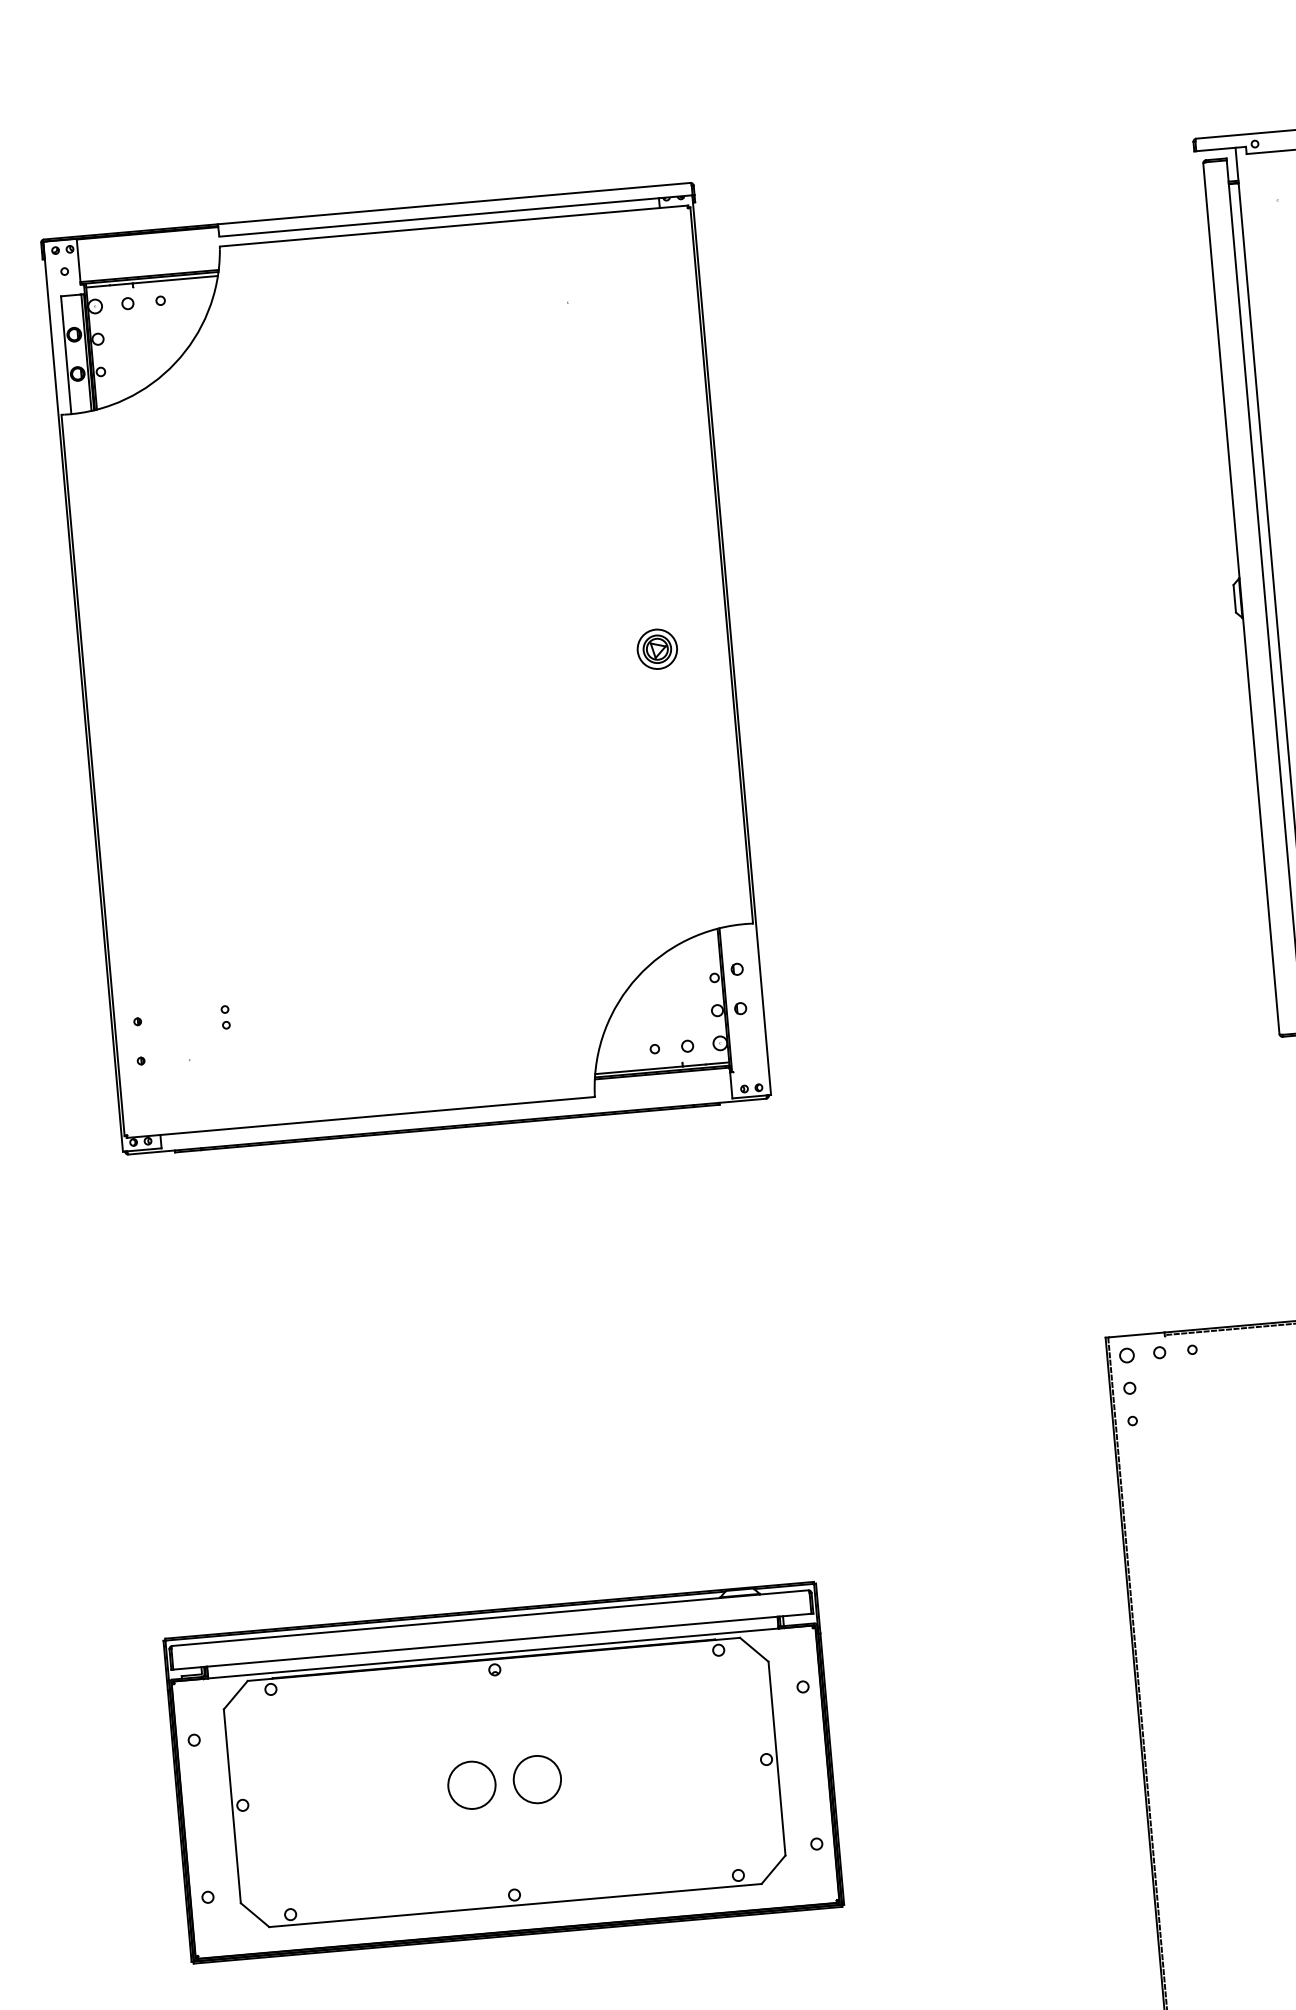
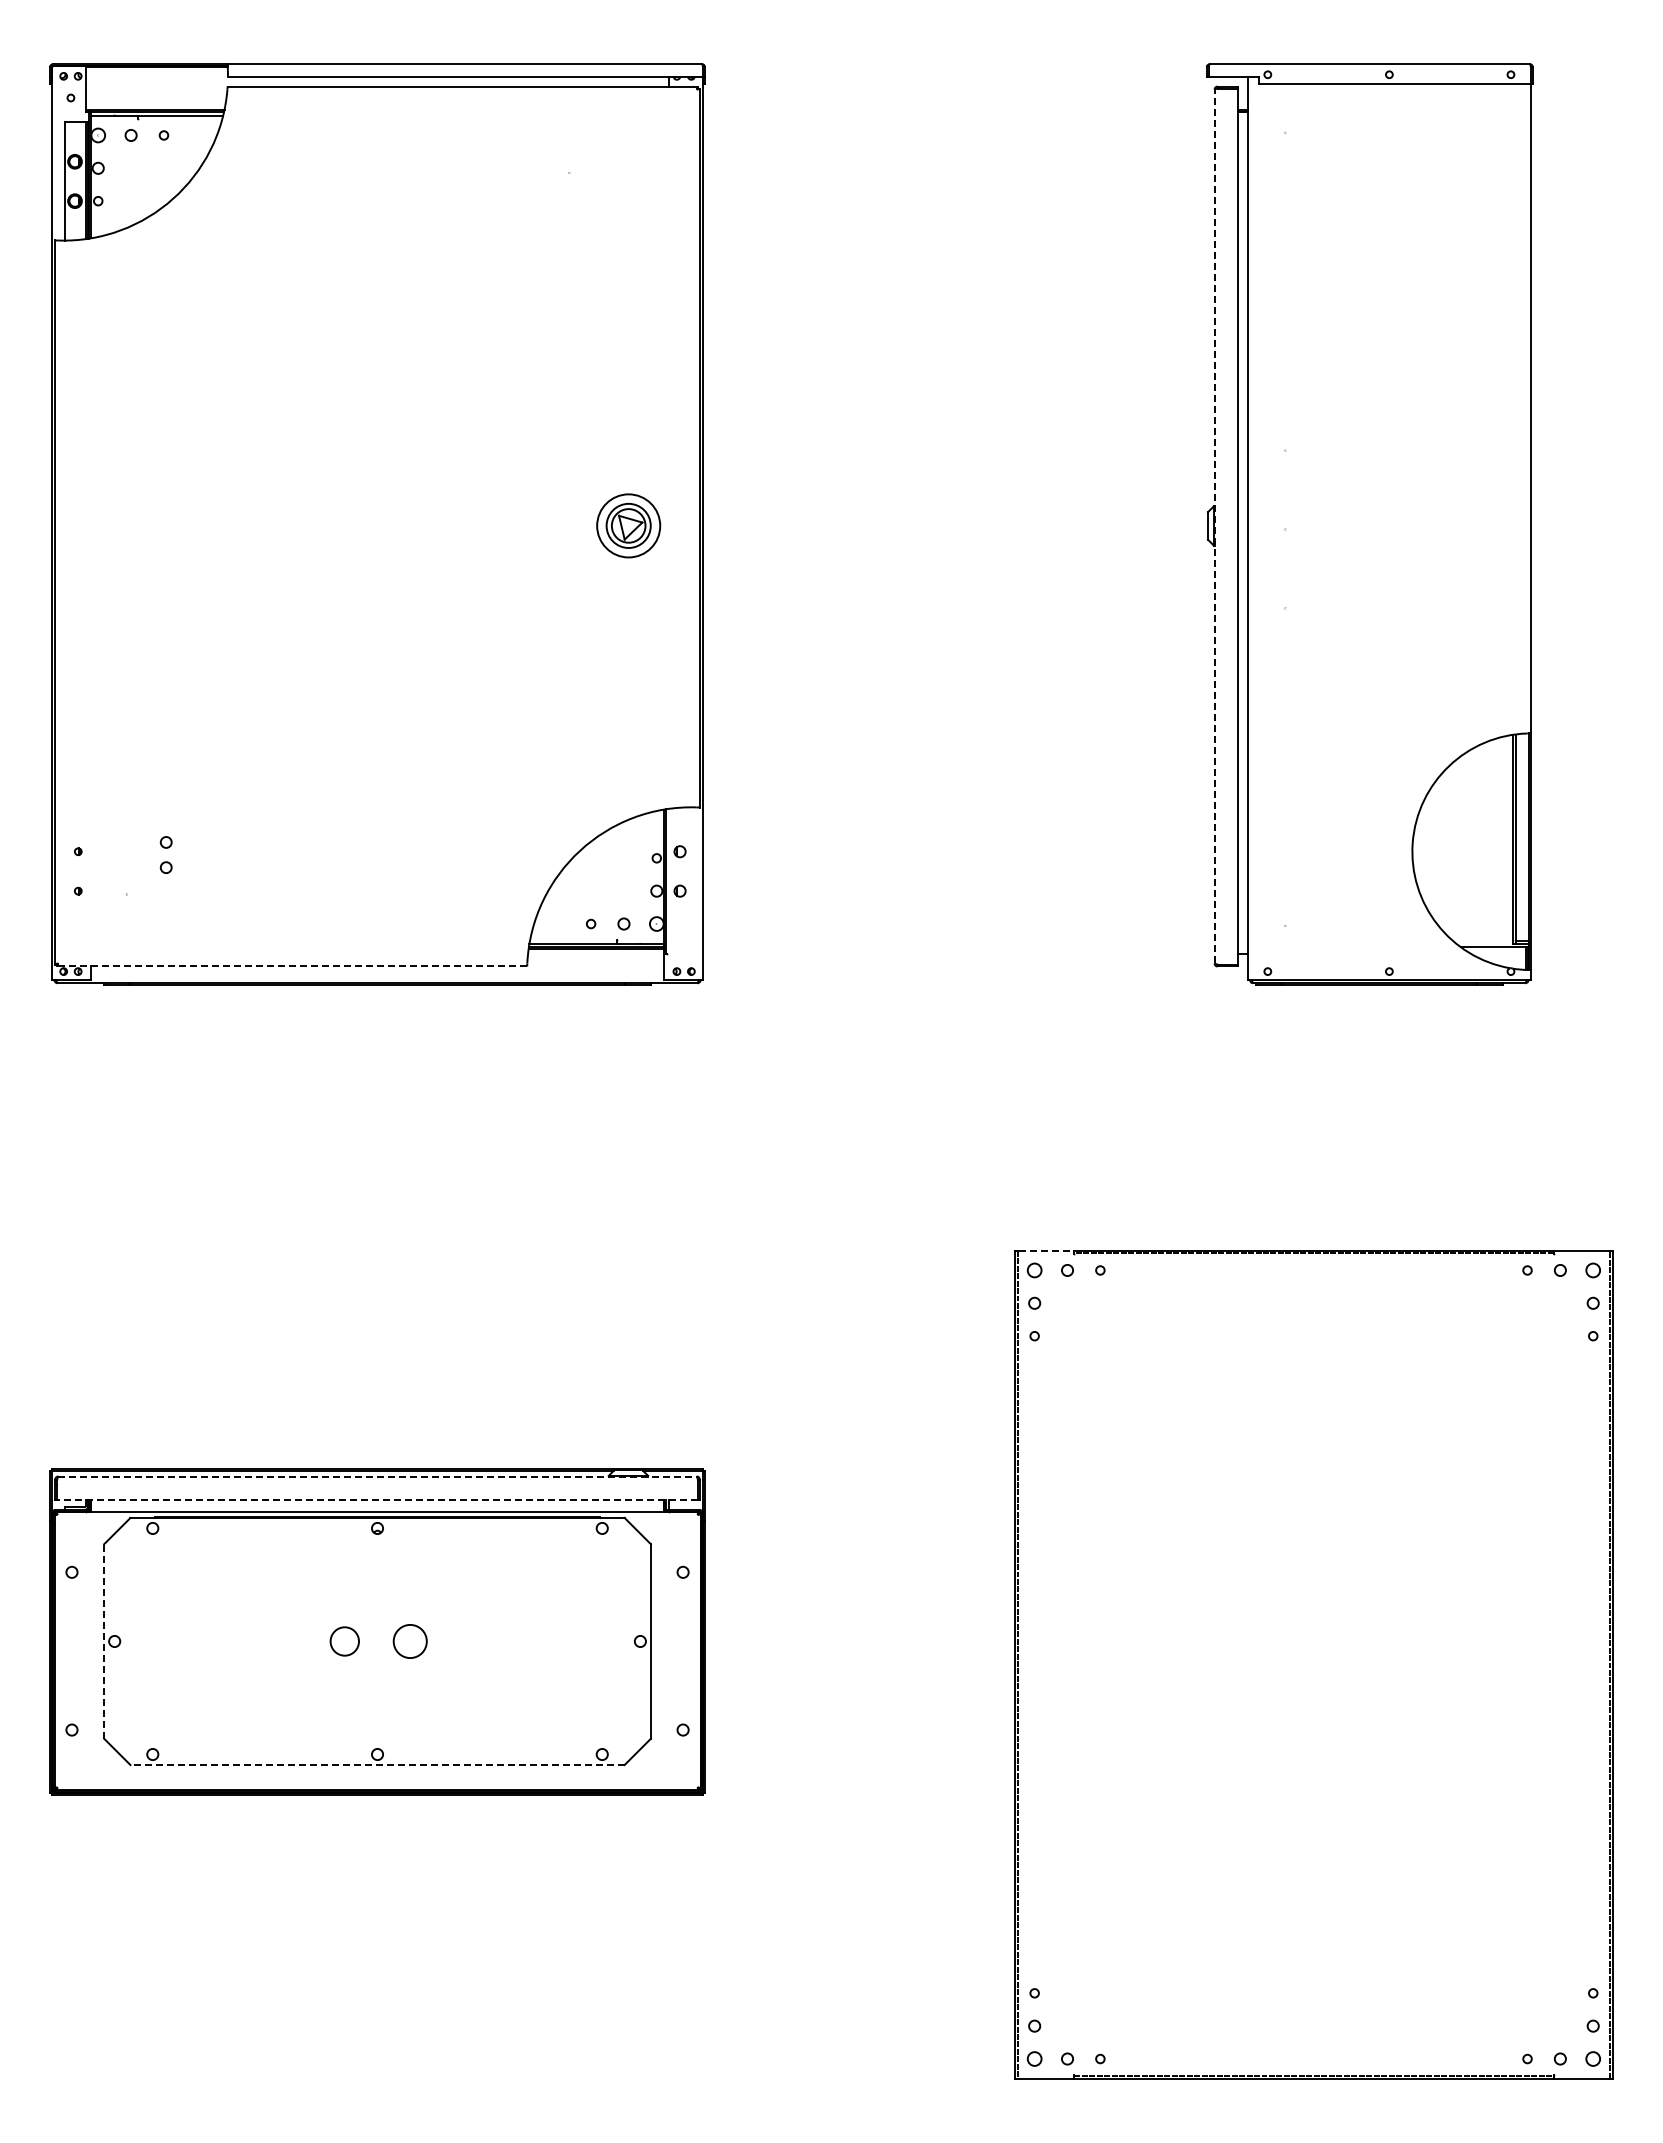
line: (1241, 598) -> (1214, 526), solid -> dashed
part: (656, 648) -> (627, 525), size x1.6
part: (225, 1016) -> (166, 854), size x1.6
line: (361, 1117) -> (292, 966), solid -> dashed
line: (1137, 1334) -> (1046, 1250), solid -> dashed
line: (491, 1618) -> (378, 1476), solid -> dashed
line: (492, 1642) -> (377, 1500), solid -> dashed
circle: (536, 1779) -> (409, 1641), size x0.7
circle: (471, 1785) -> (344, 1641), size x0.6
line: (232, 1805) -> (104, 1640), solid -> dashed
line: (515, 1906) -> (377, 1765), solid -> dashed

